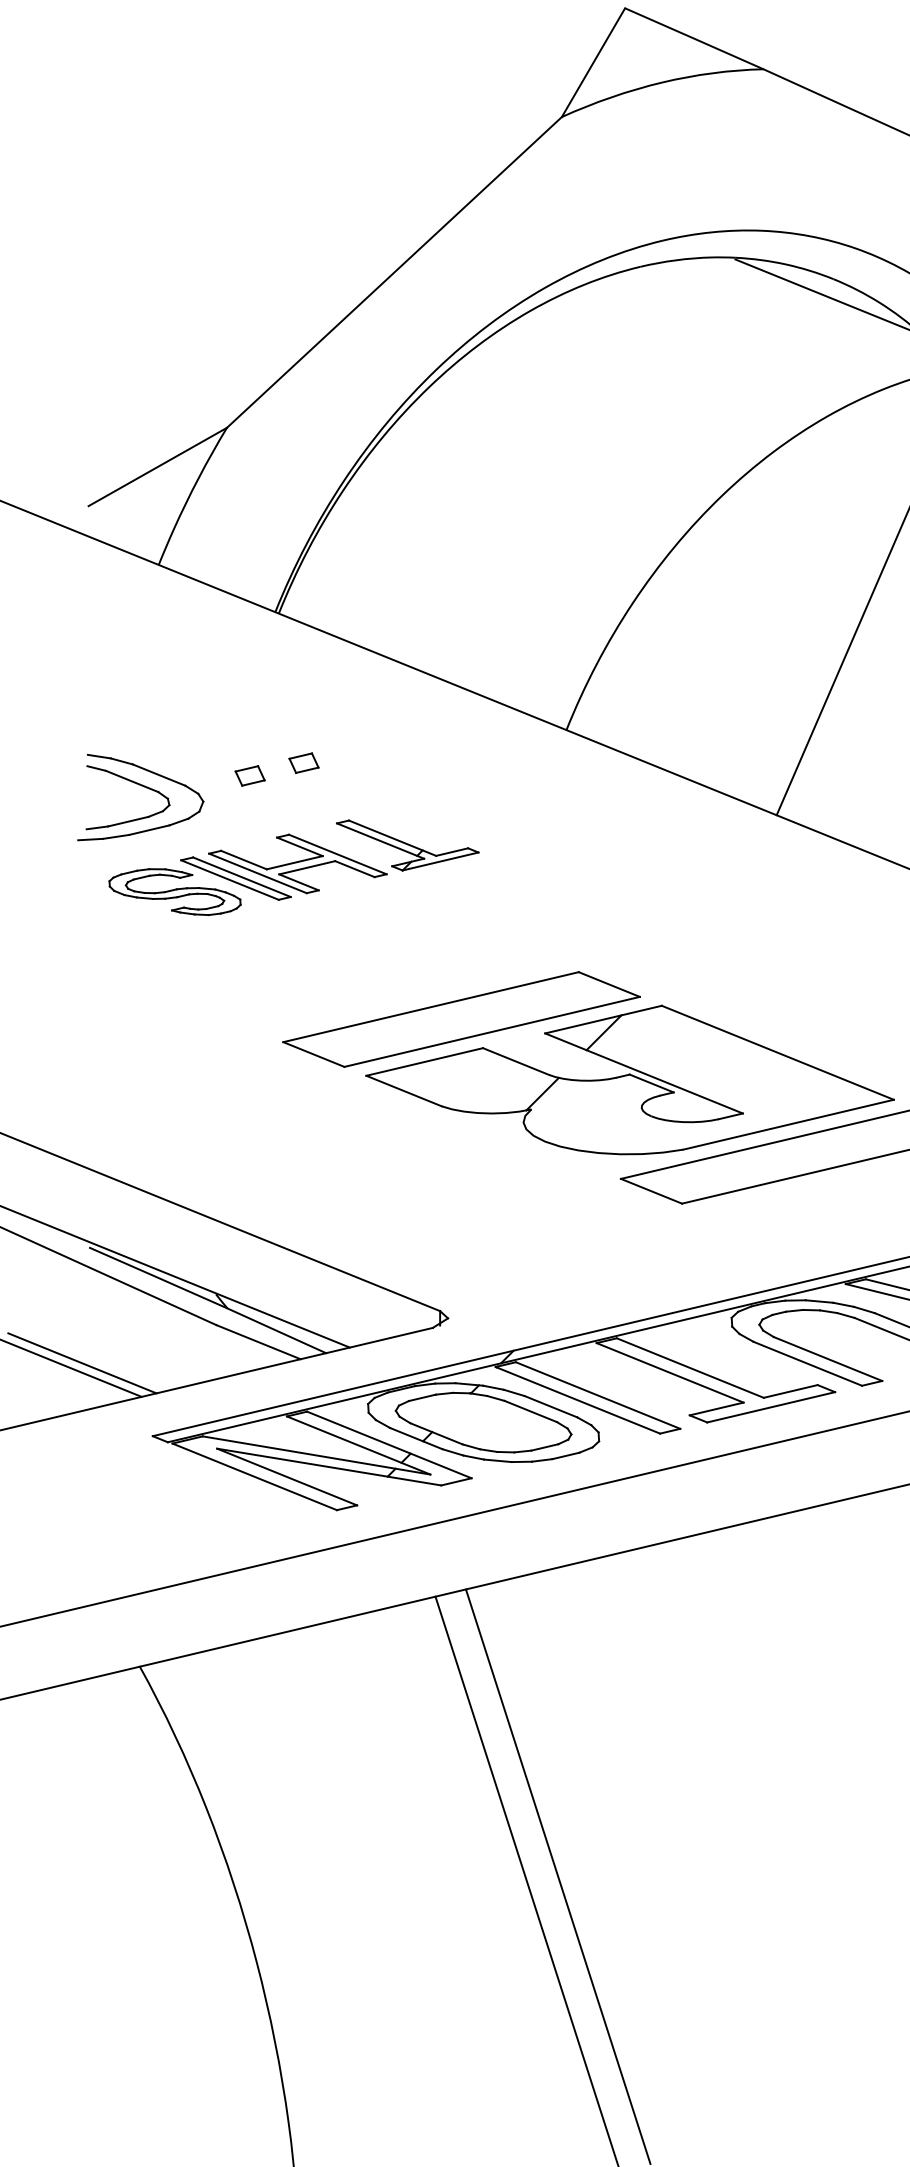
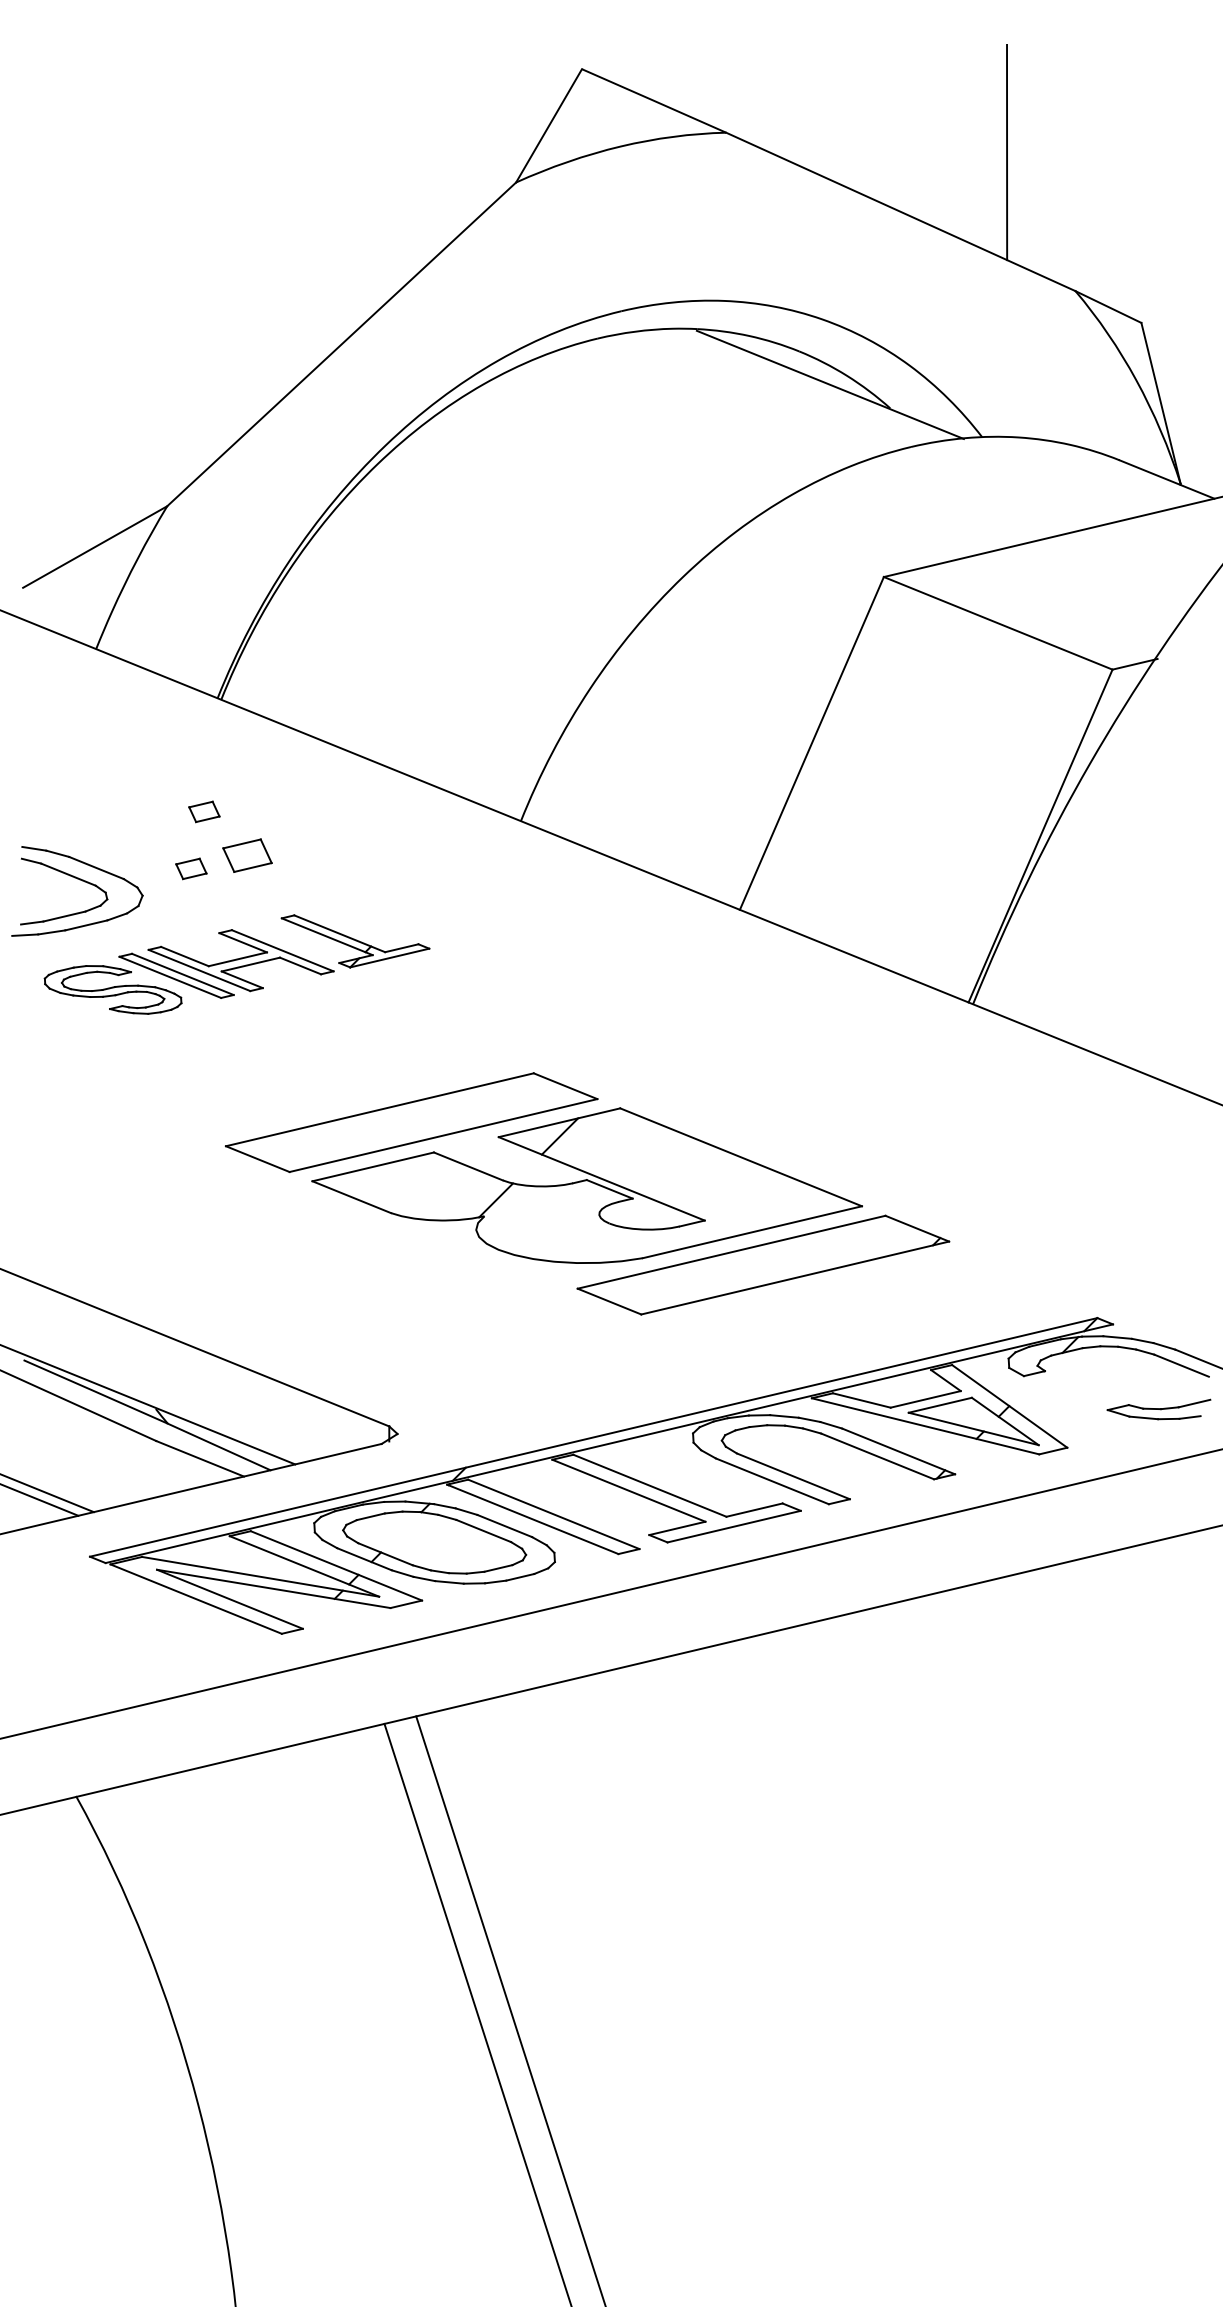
part: (262, 720) -> (204, 811), added
part: (304, 763) -> (247, 855), size x1.6

